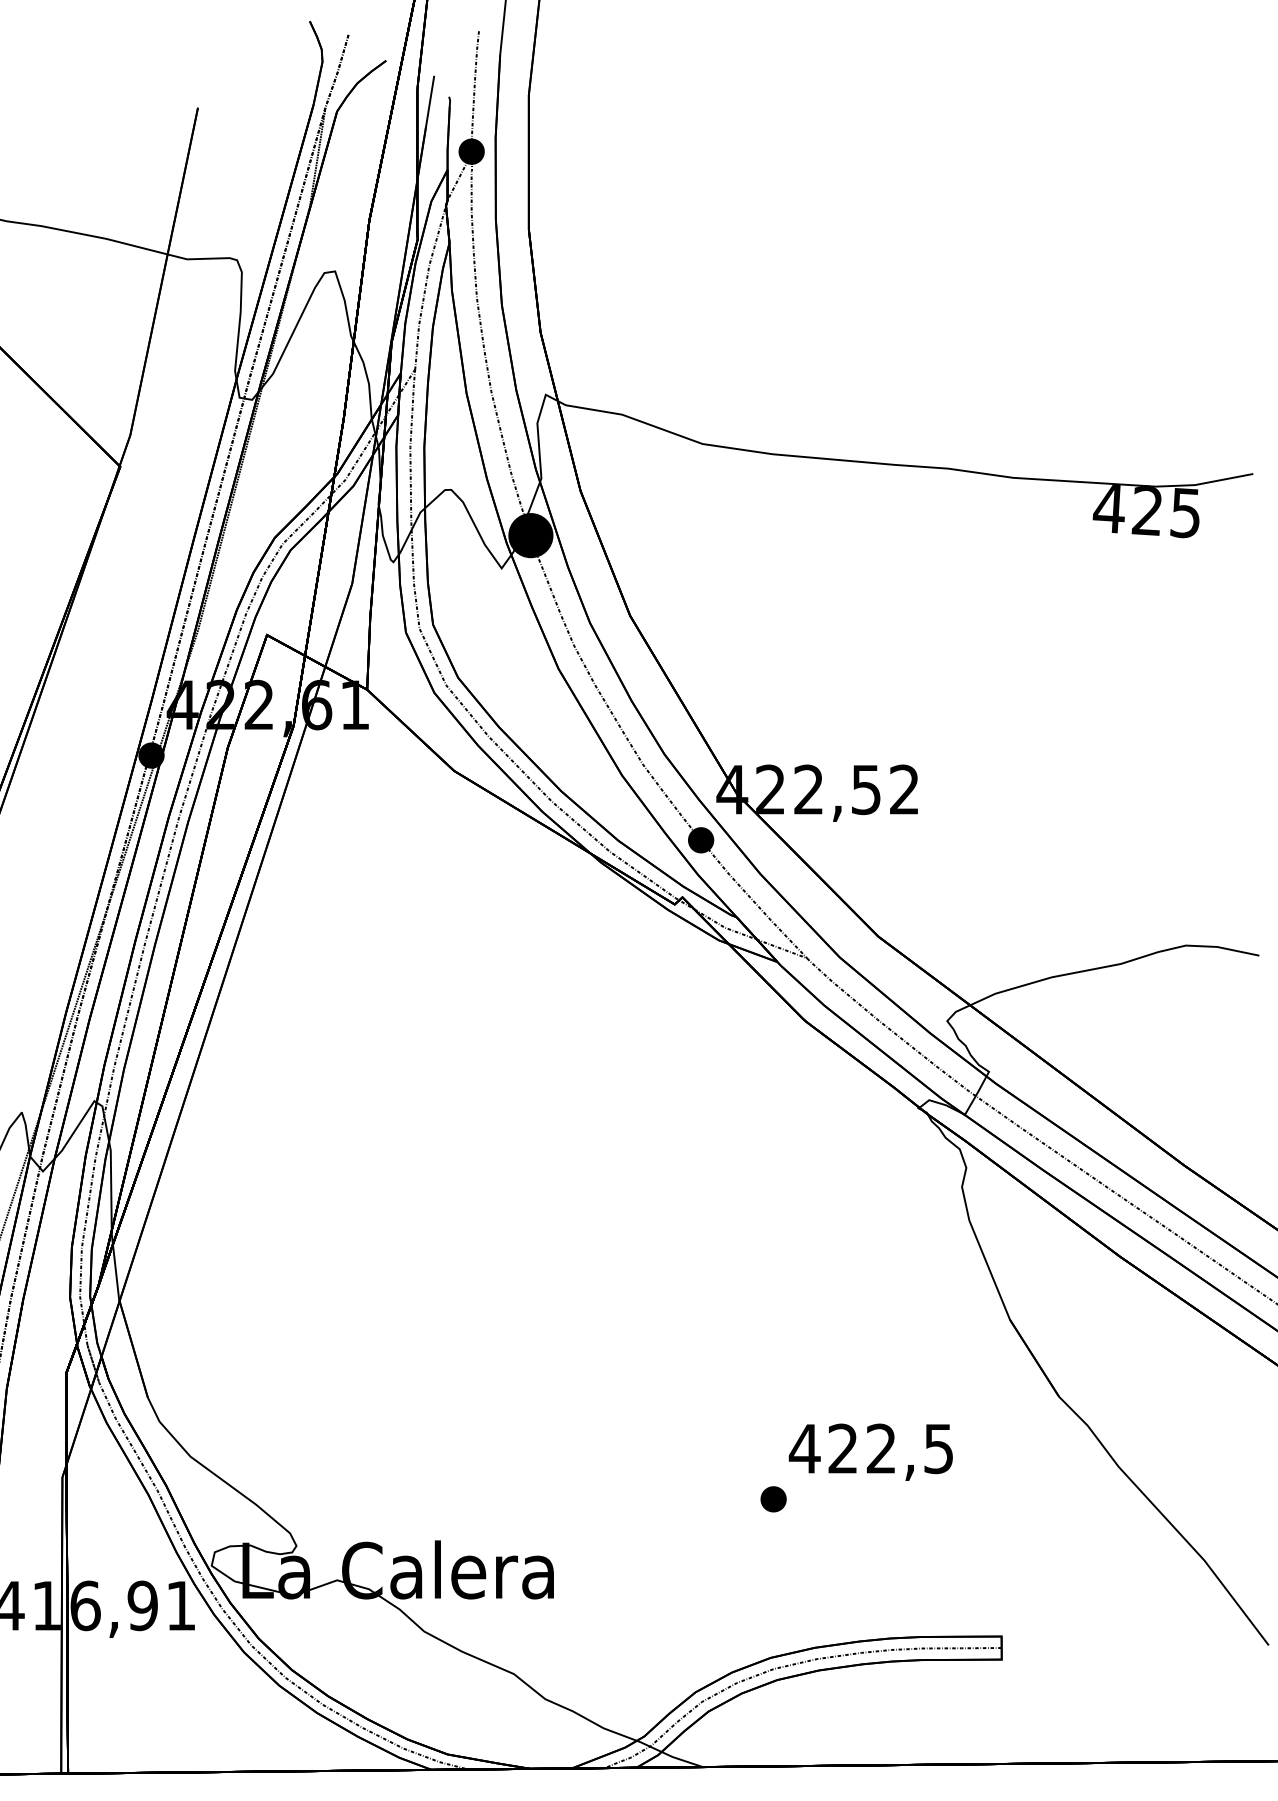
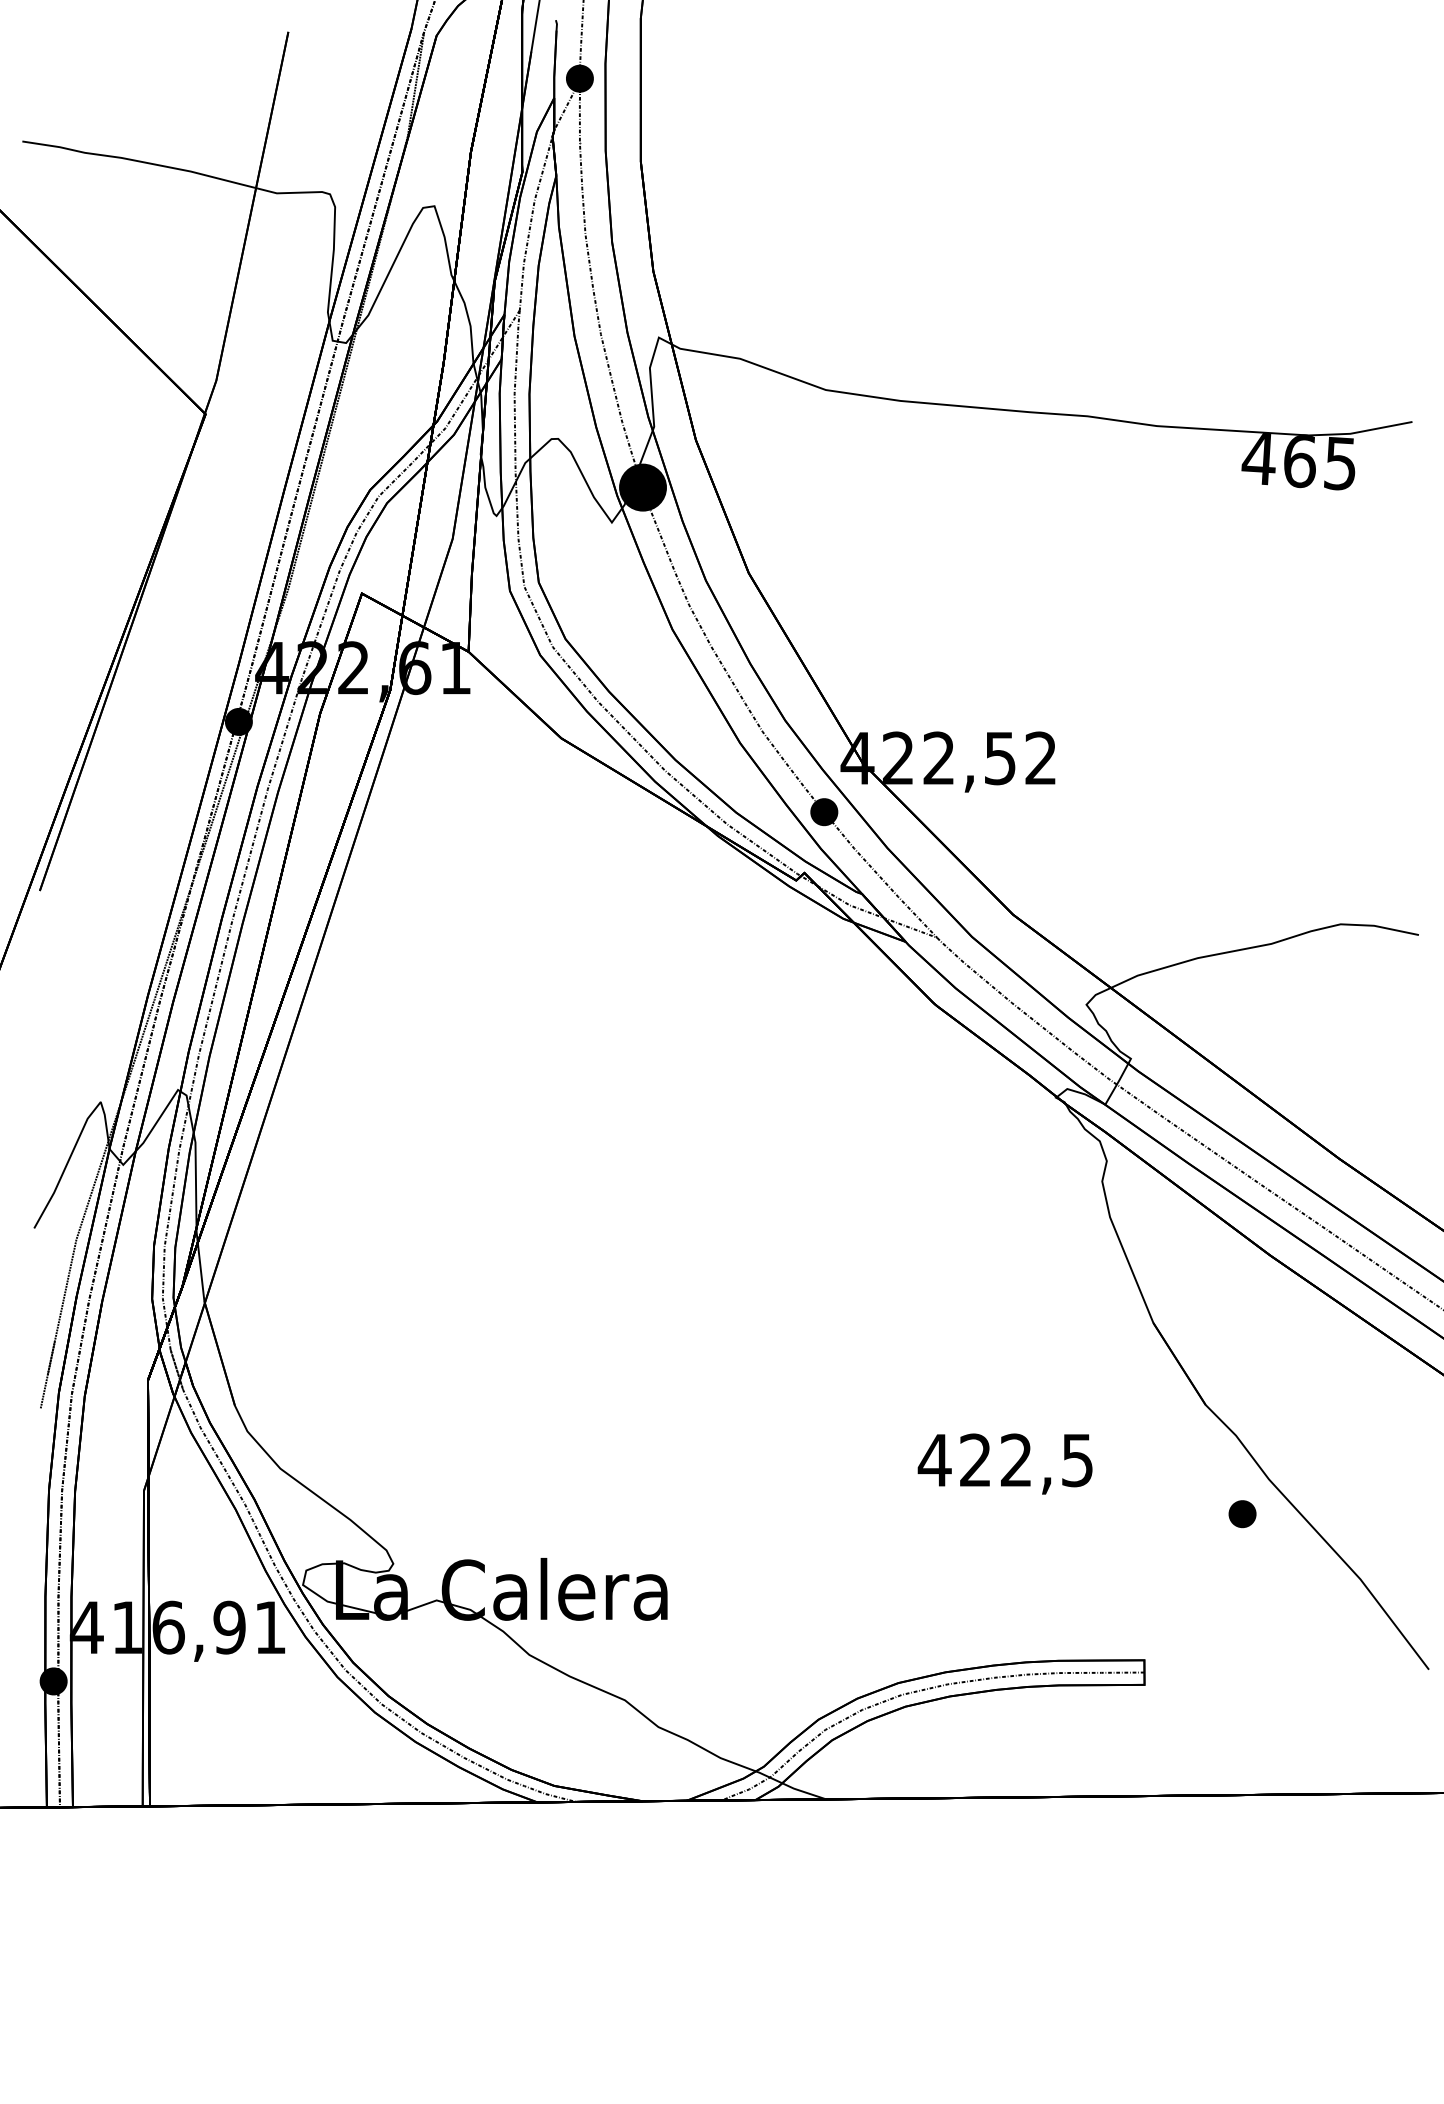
text: (1147, 511) -> (1299, 461), 425 -> 465
part: (773, 1499) -> (1242, 1514), moved

